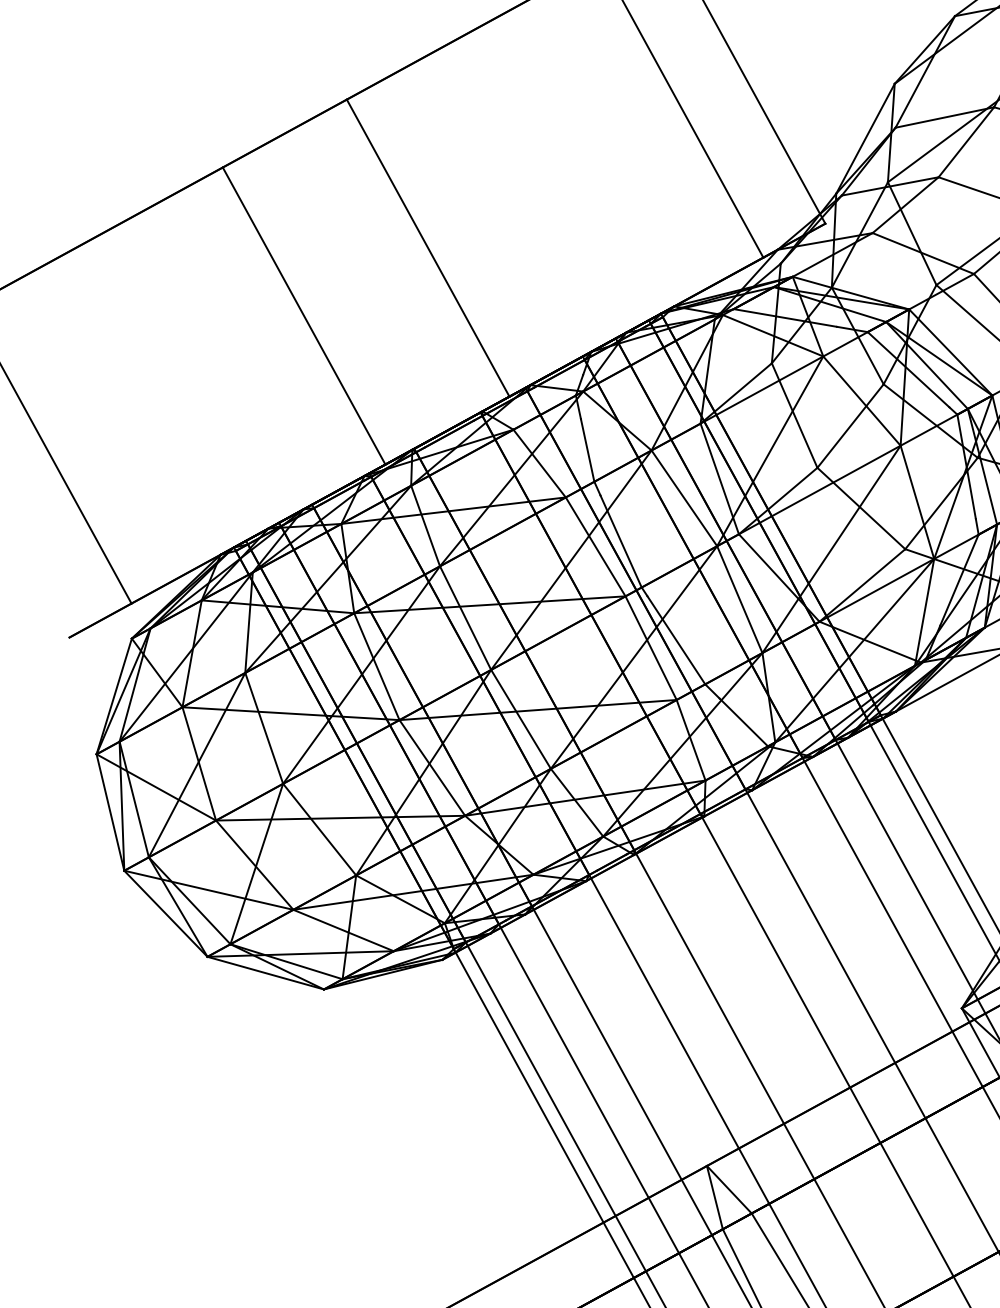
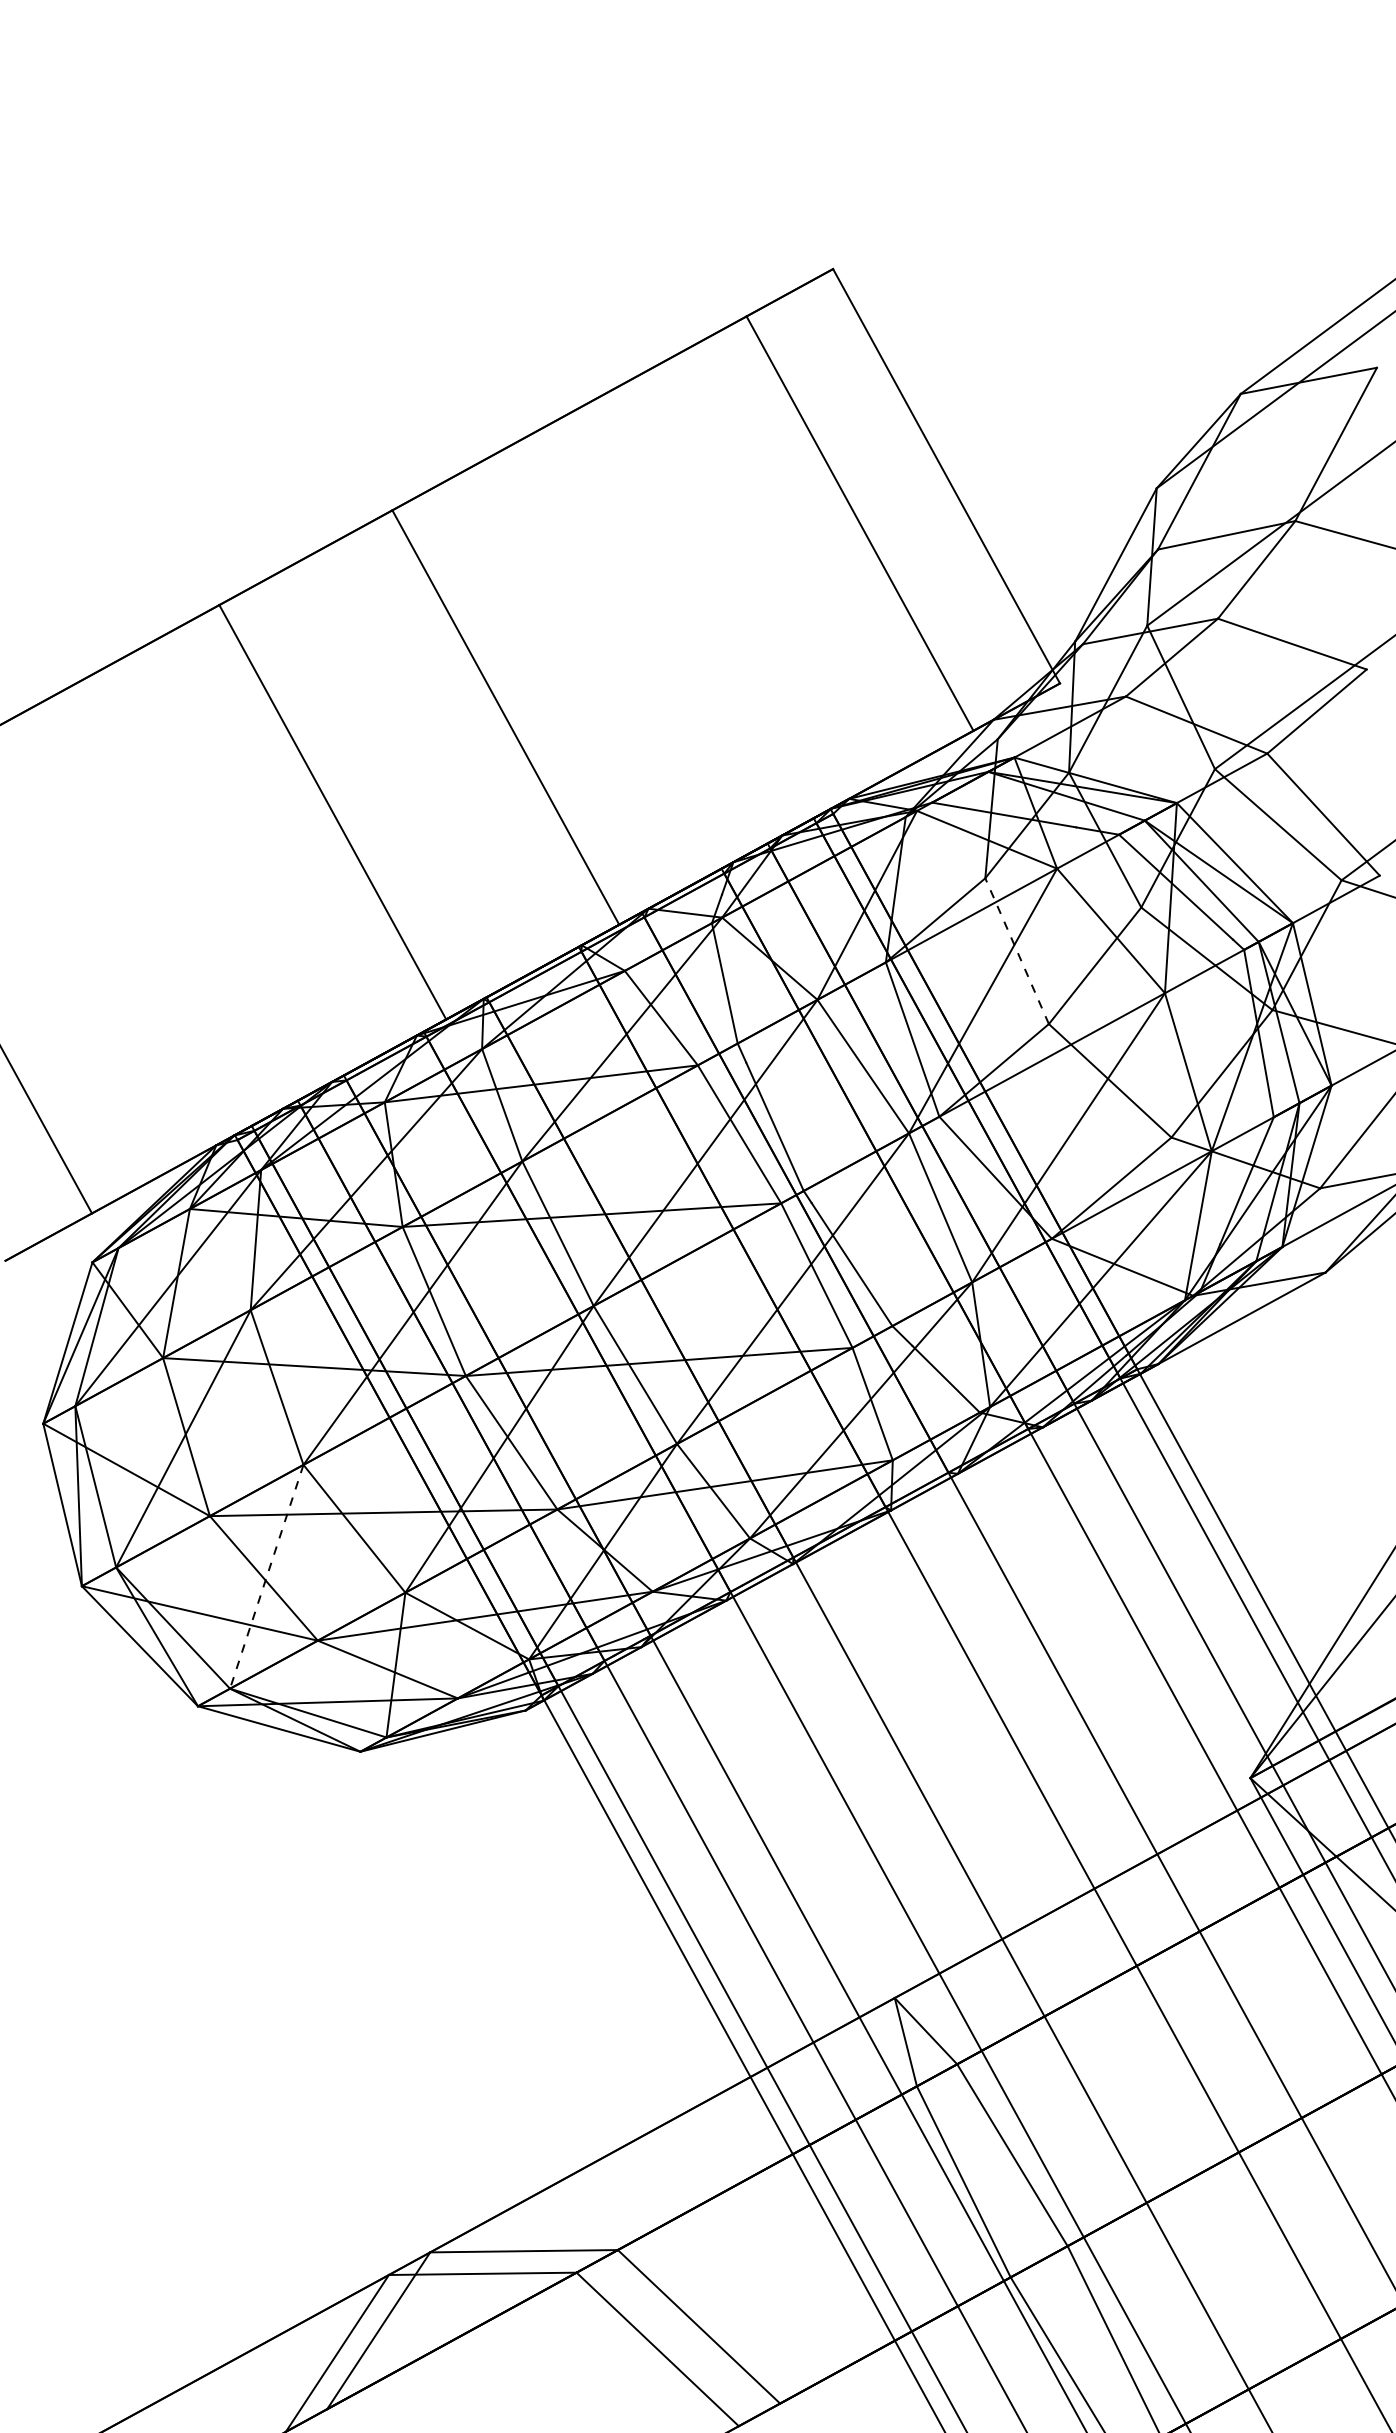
line: (794, 415) -> (1017, 951), solid -> dashed
line: (256, 863) -> (266, 1576), solid -> dashed

